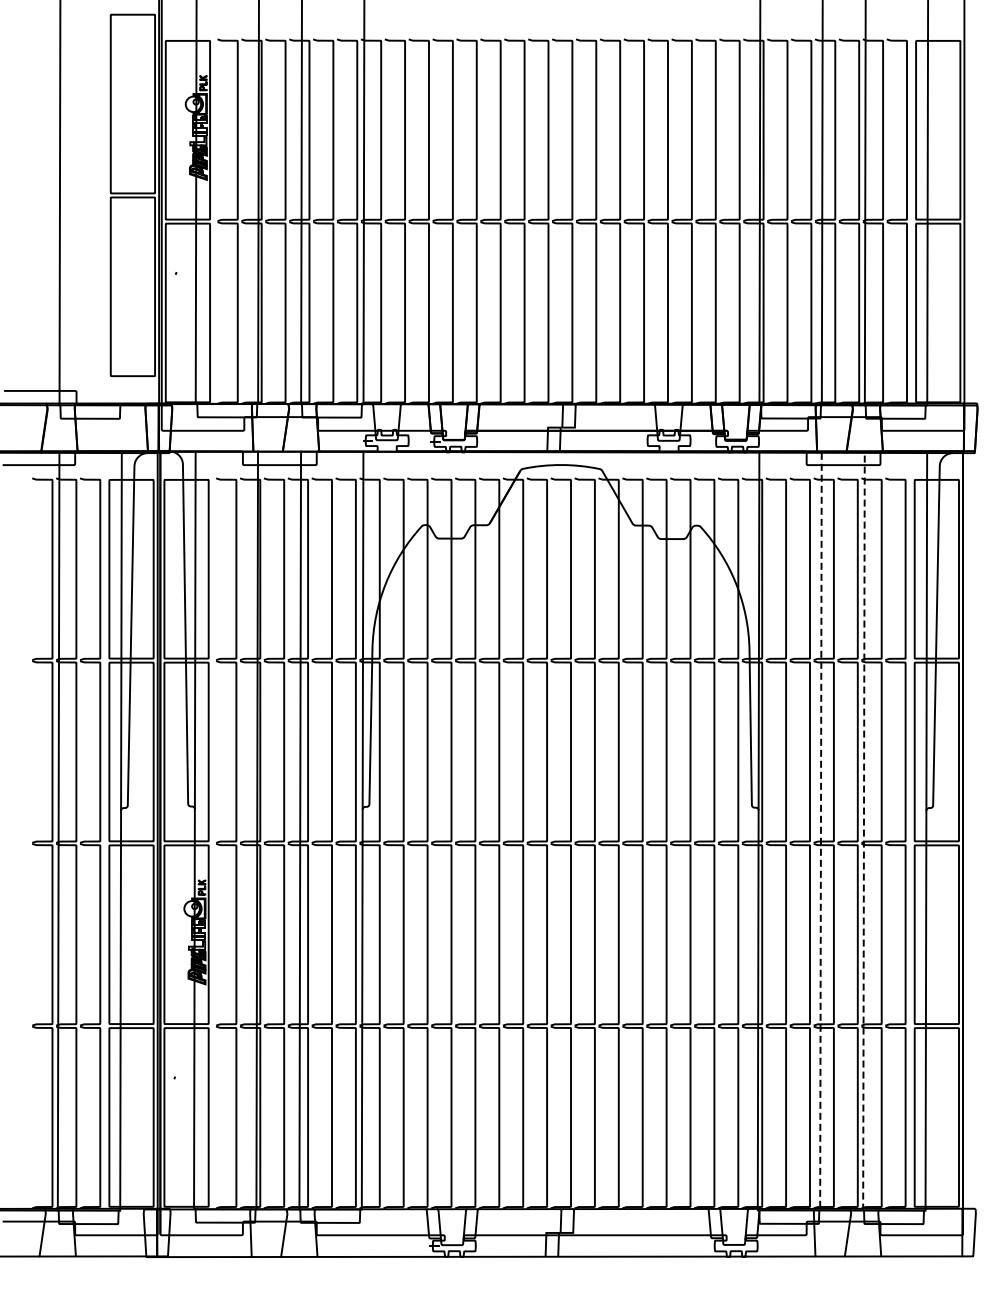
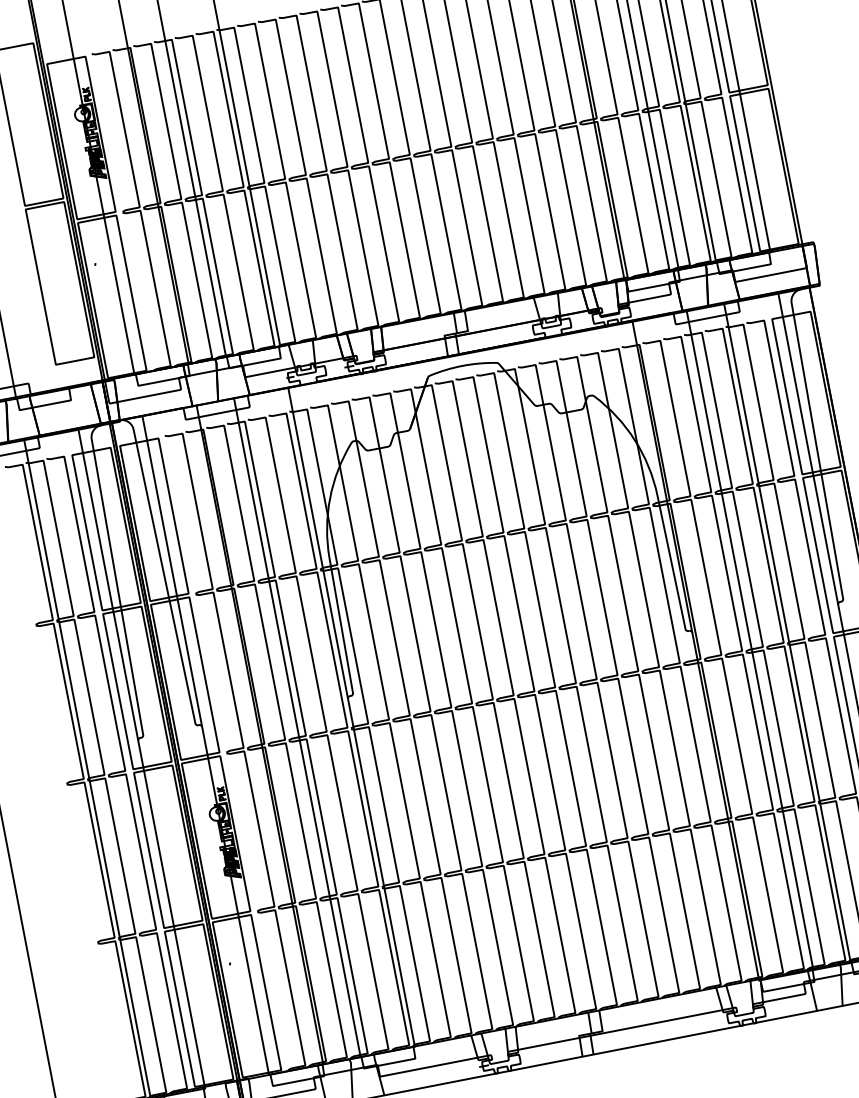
line: (820, 831) -> (749, 640), dashed -> solid
line: (863, 831) -> (787, 633), dashed -> solid

